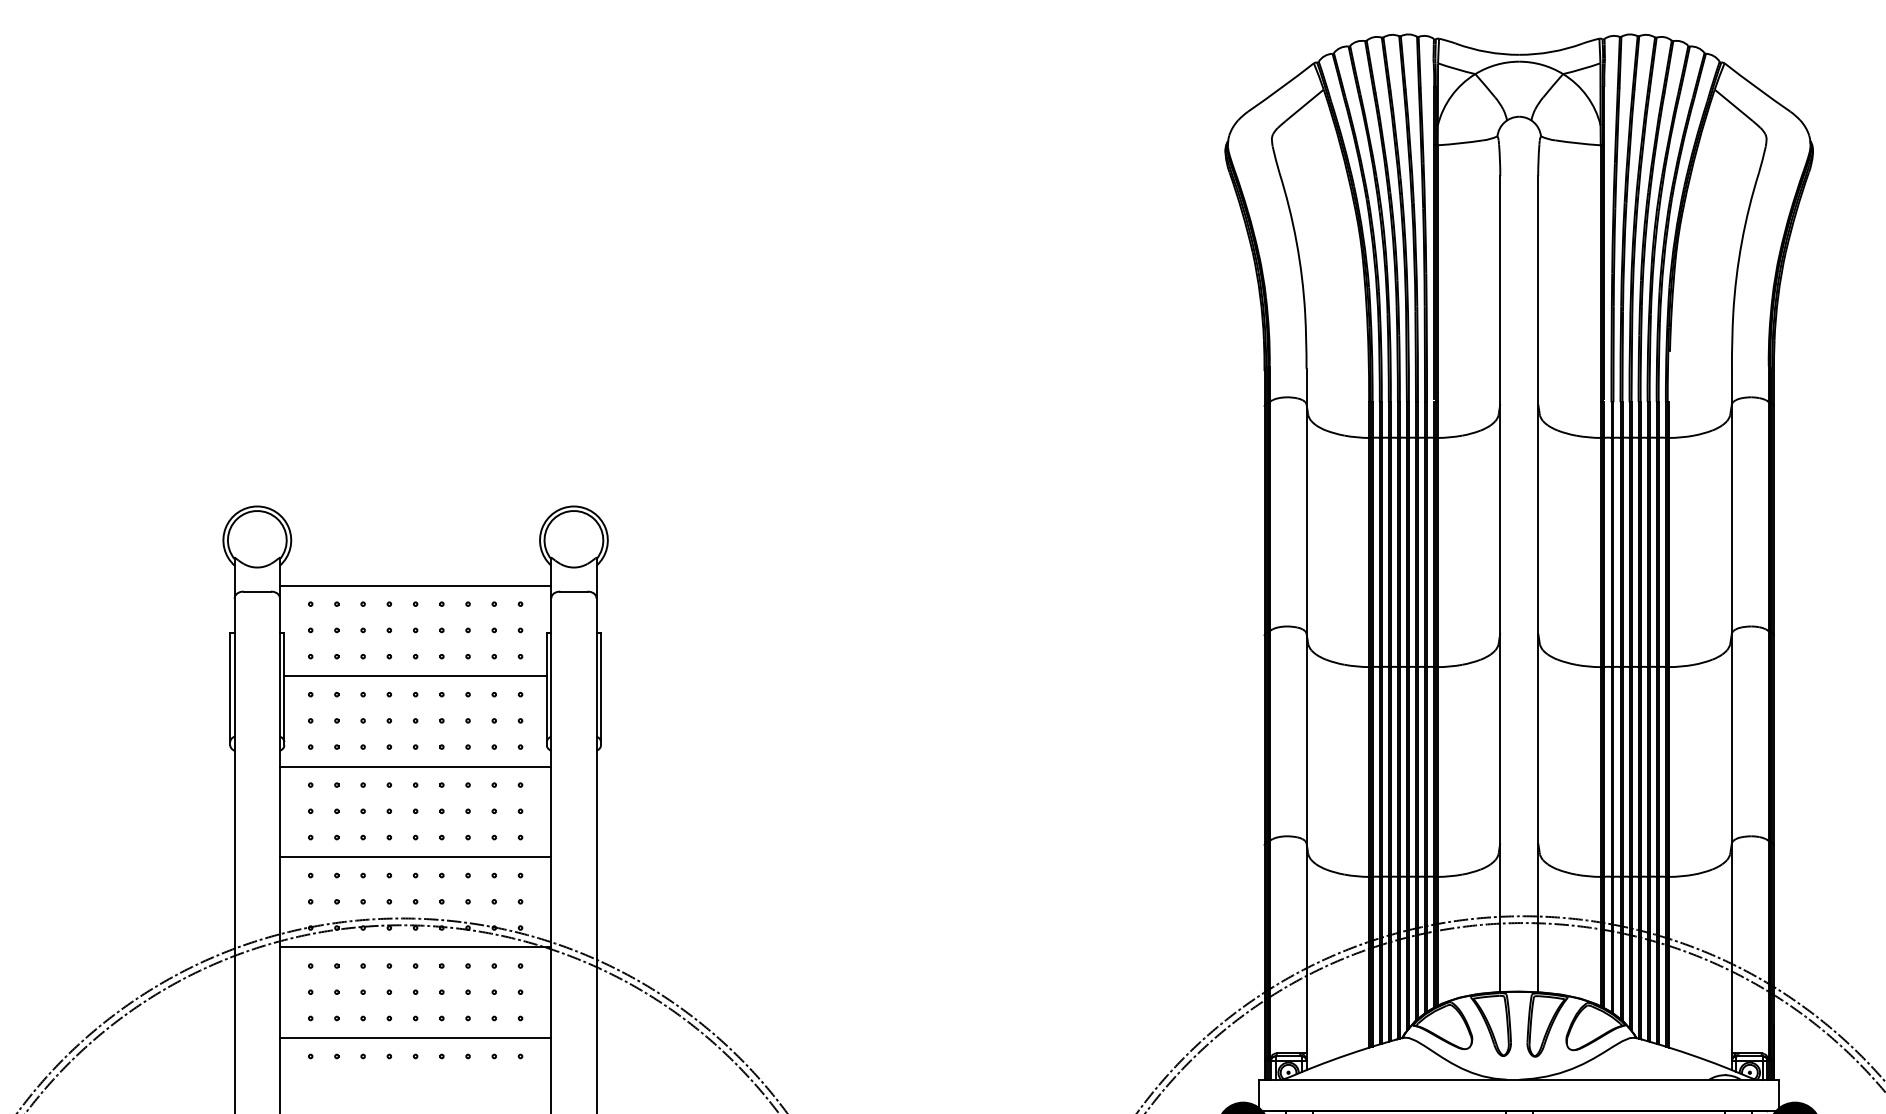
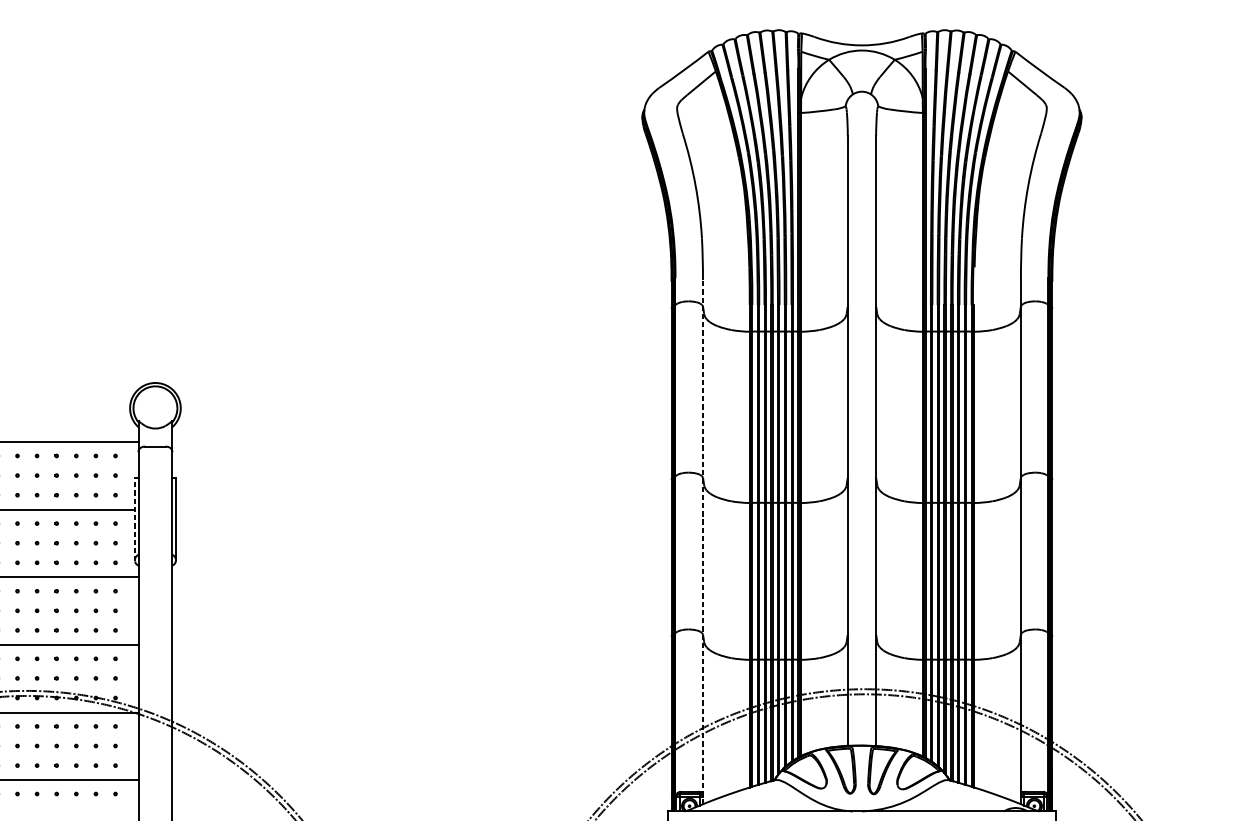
line: (546, 689) -> (134, 519), solid -> dashed
line: (1306, 719) -> (702, 542), solid -> dashed

